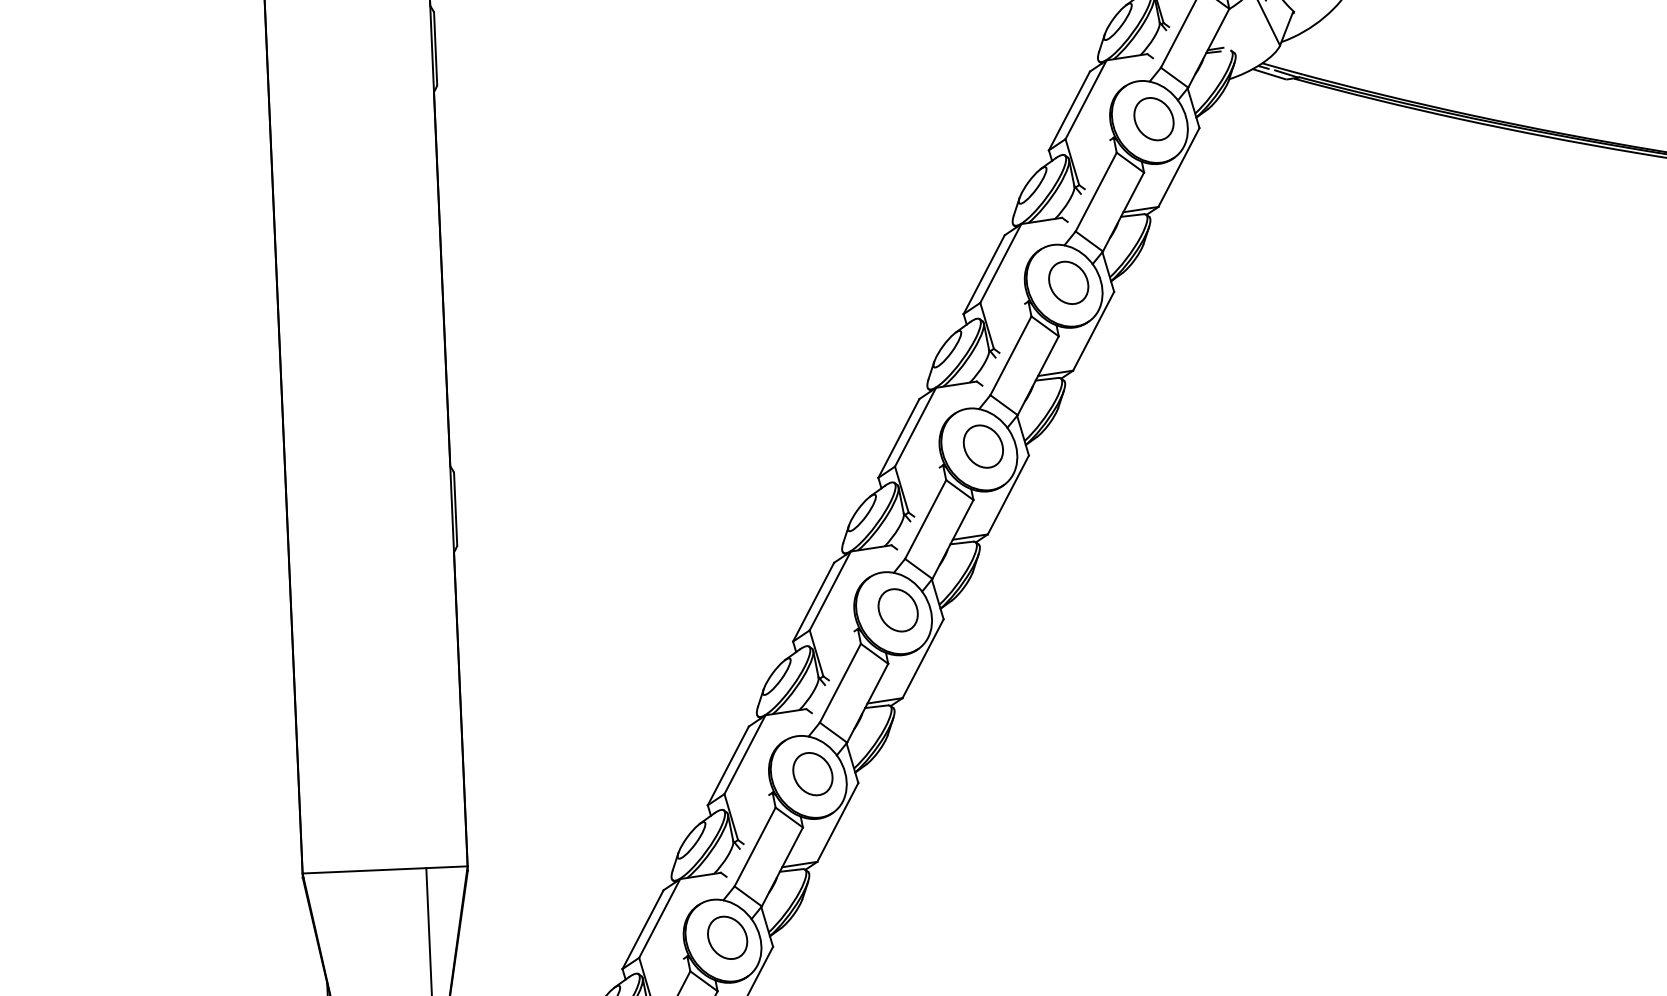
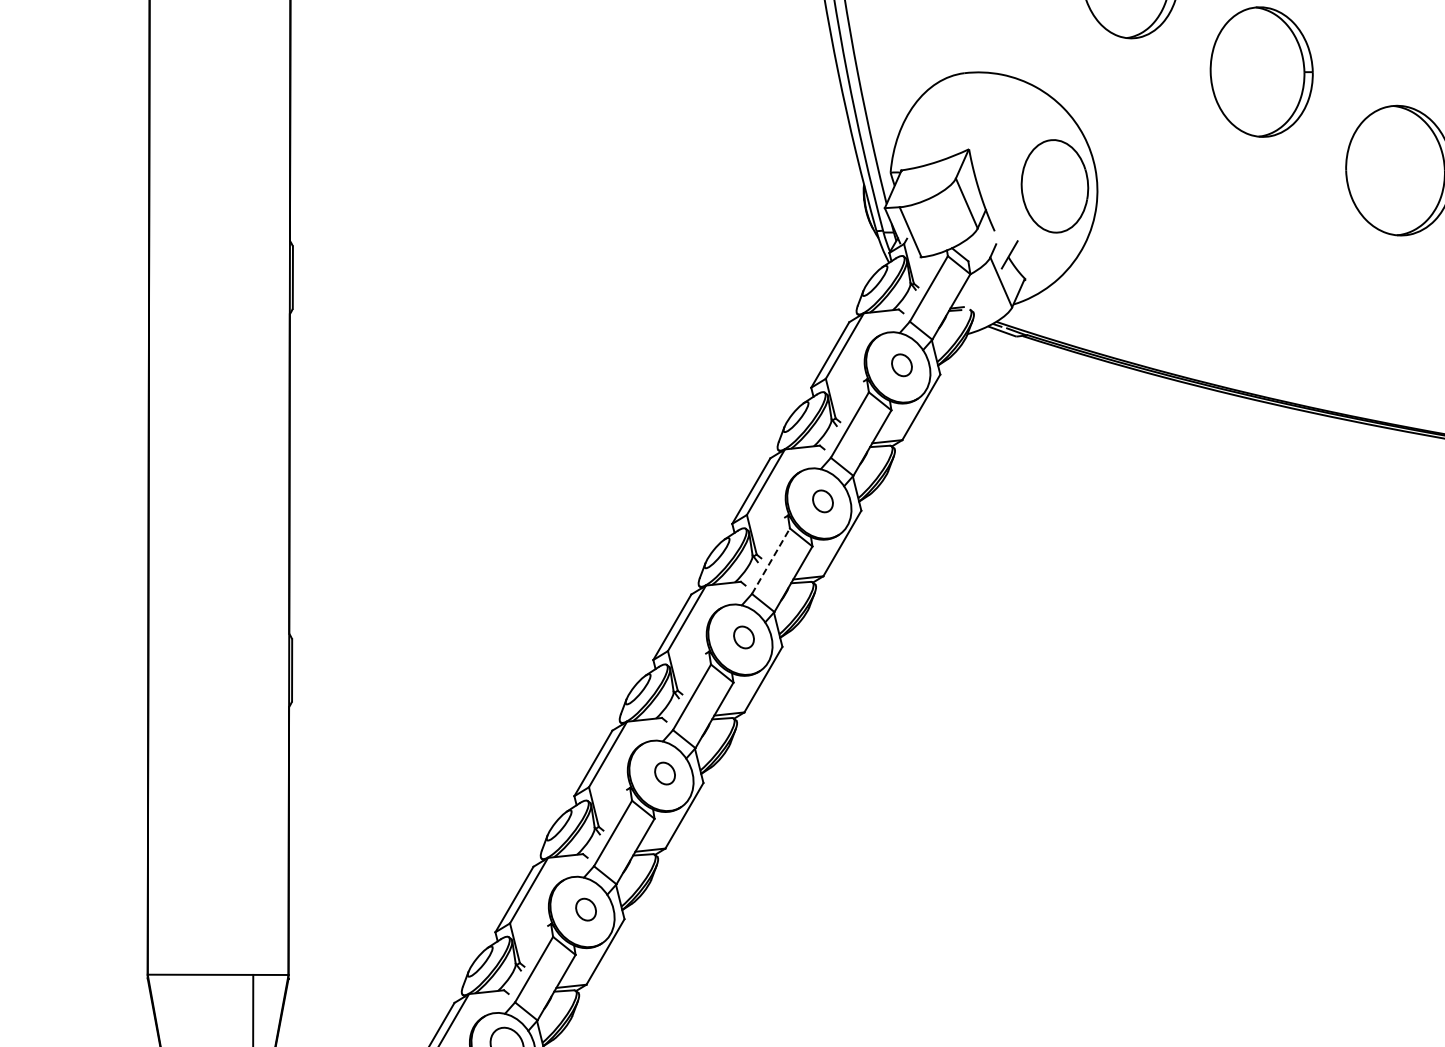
part: (1153, 119) -> (901, 365), size x0.6
part: (1068, 283) -> (822, 501), size x0.6
line: (1010, 356) -> (770, 561), solid -> dashed
part: (982, 446) -> (743, 637), size x0.6
part: (897, 610) -> (664, 773), size x0.6
part: (812, 773) -> (585, 909), size x0.6

